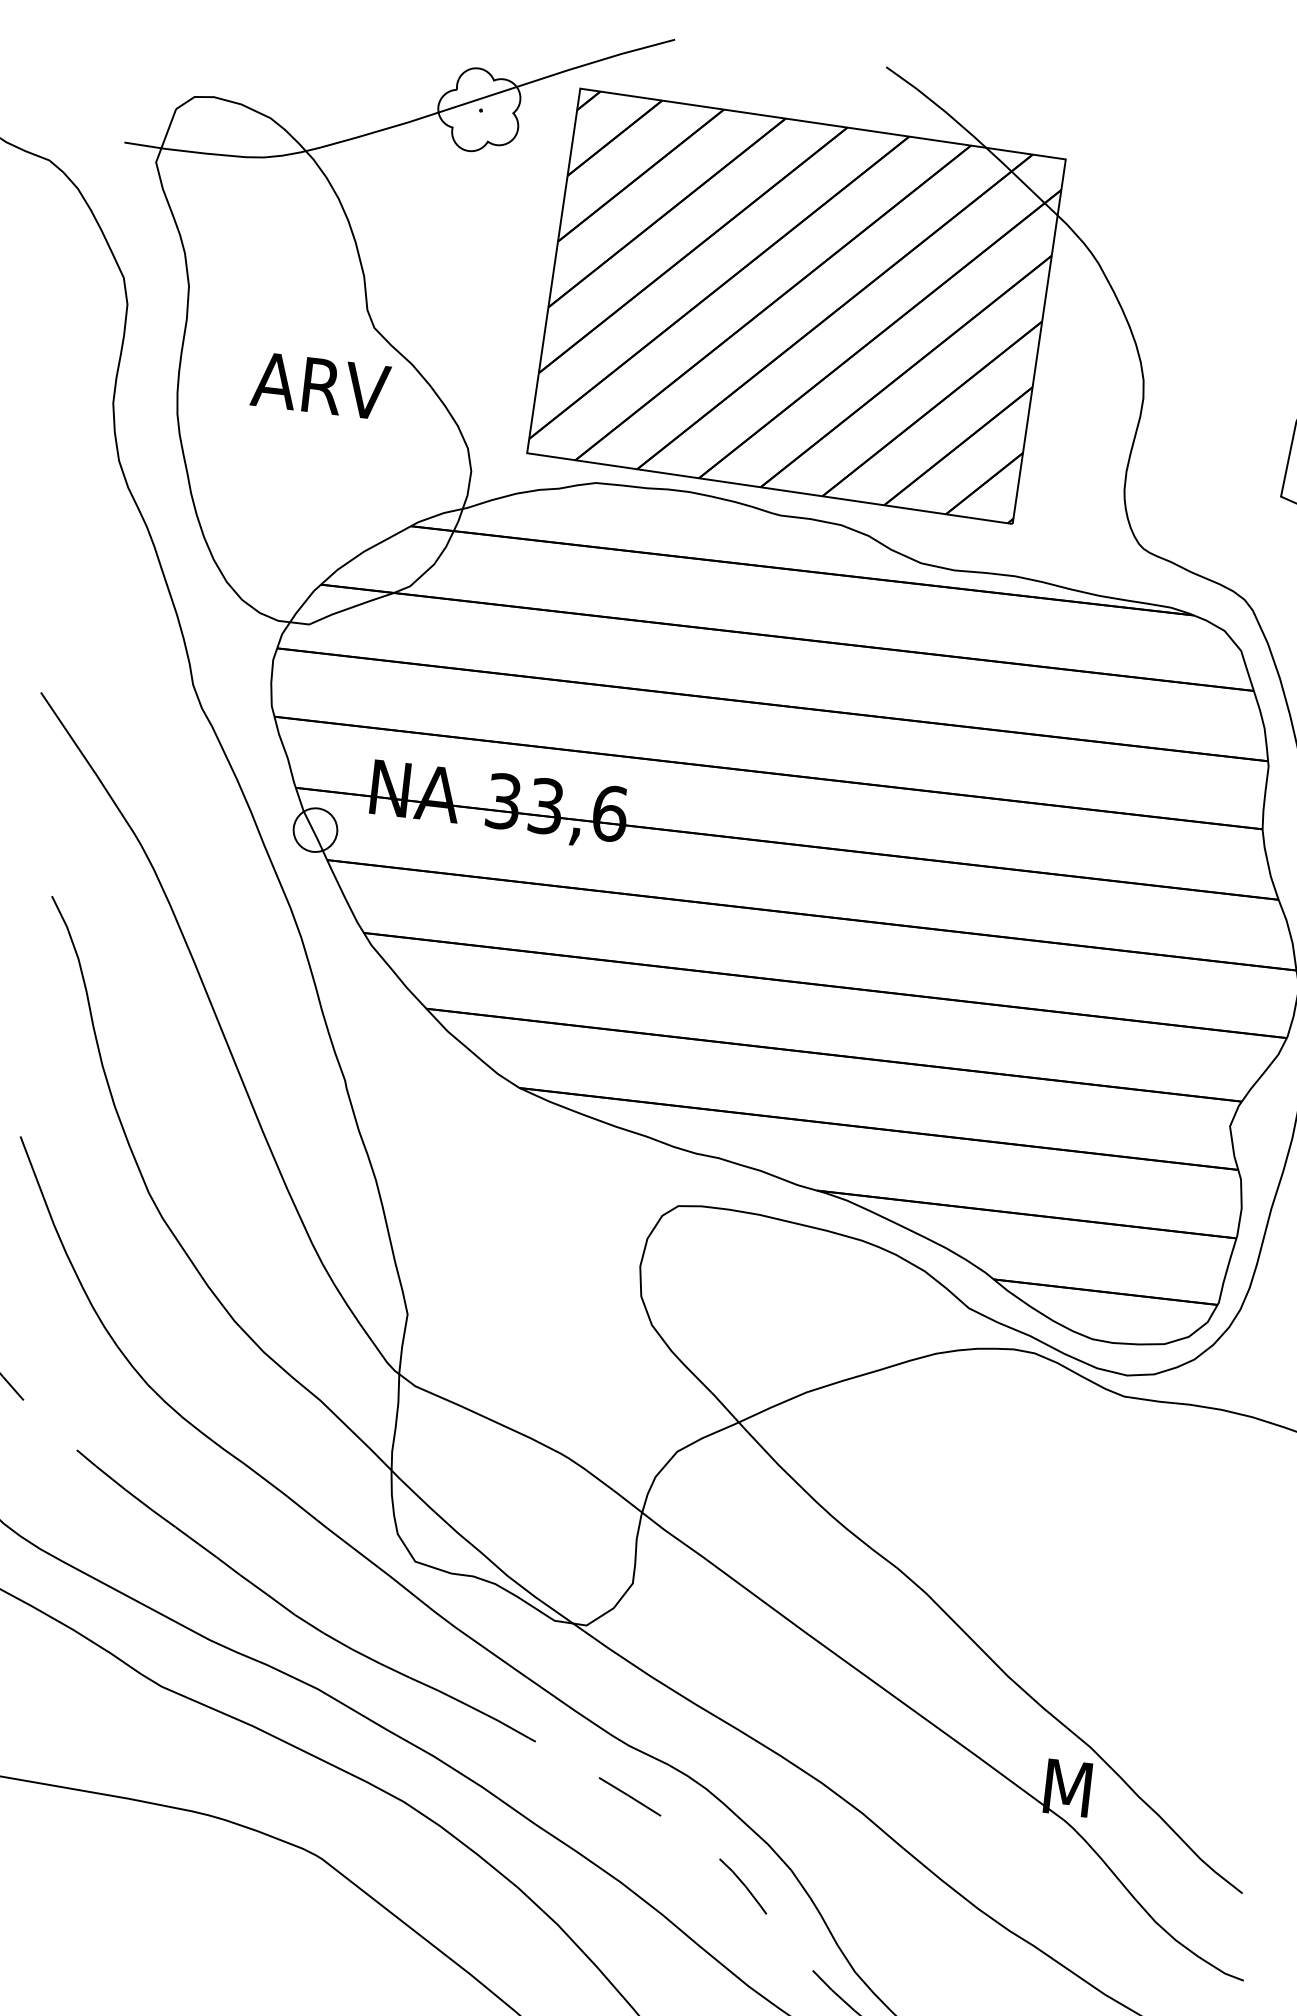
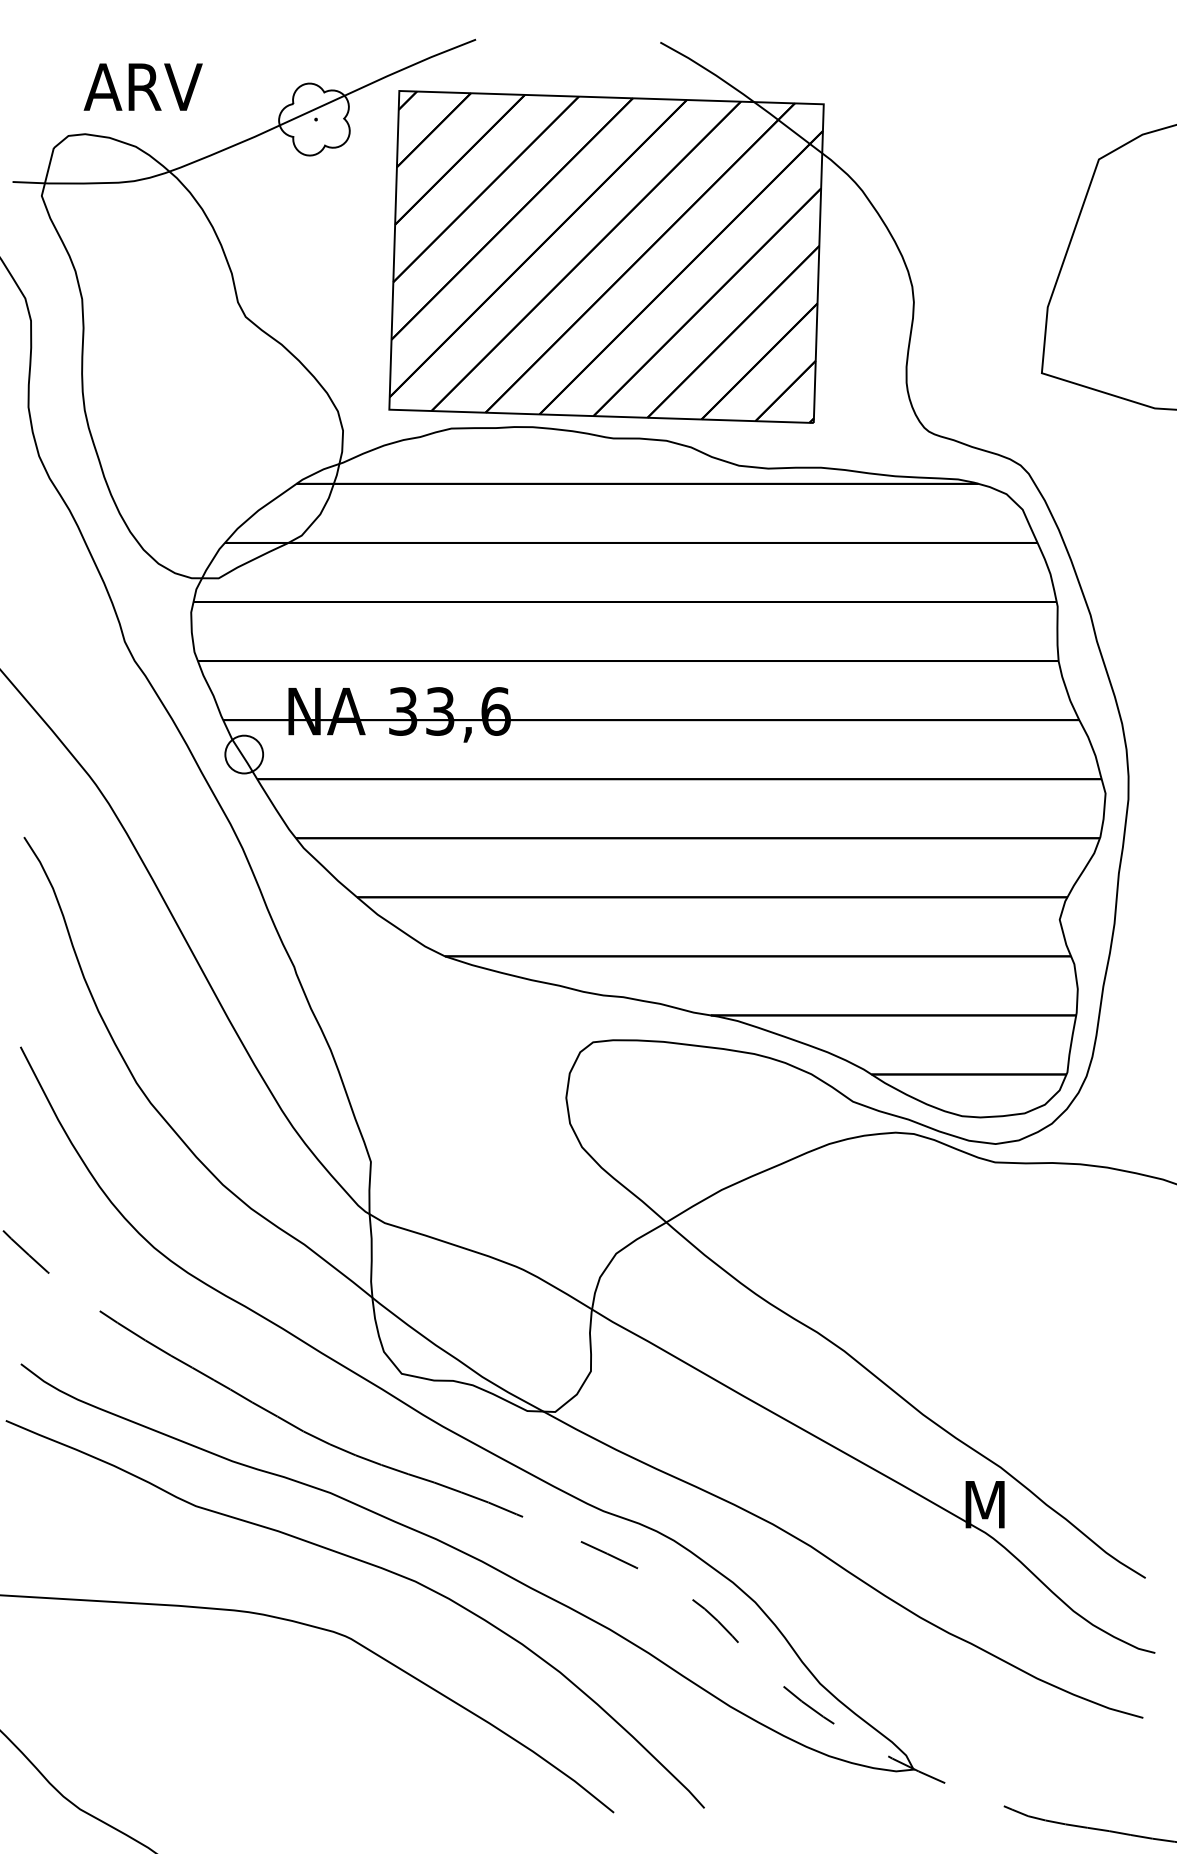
text: (319, 385) -> (142, 86), moved

